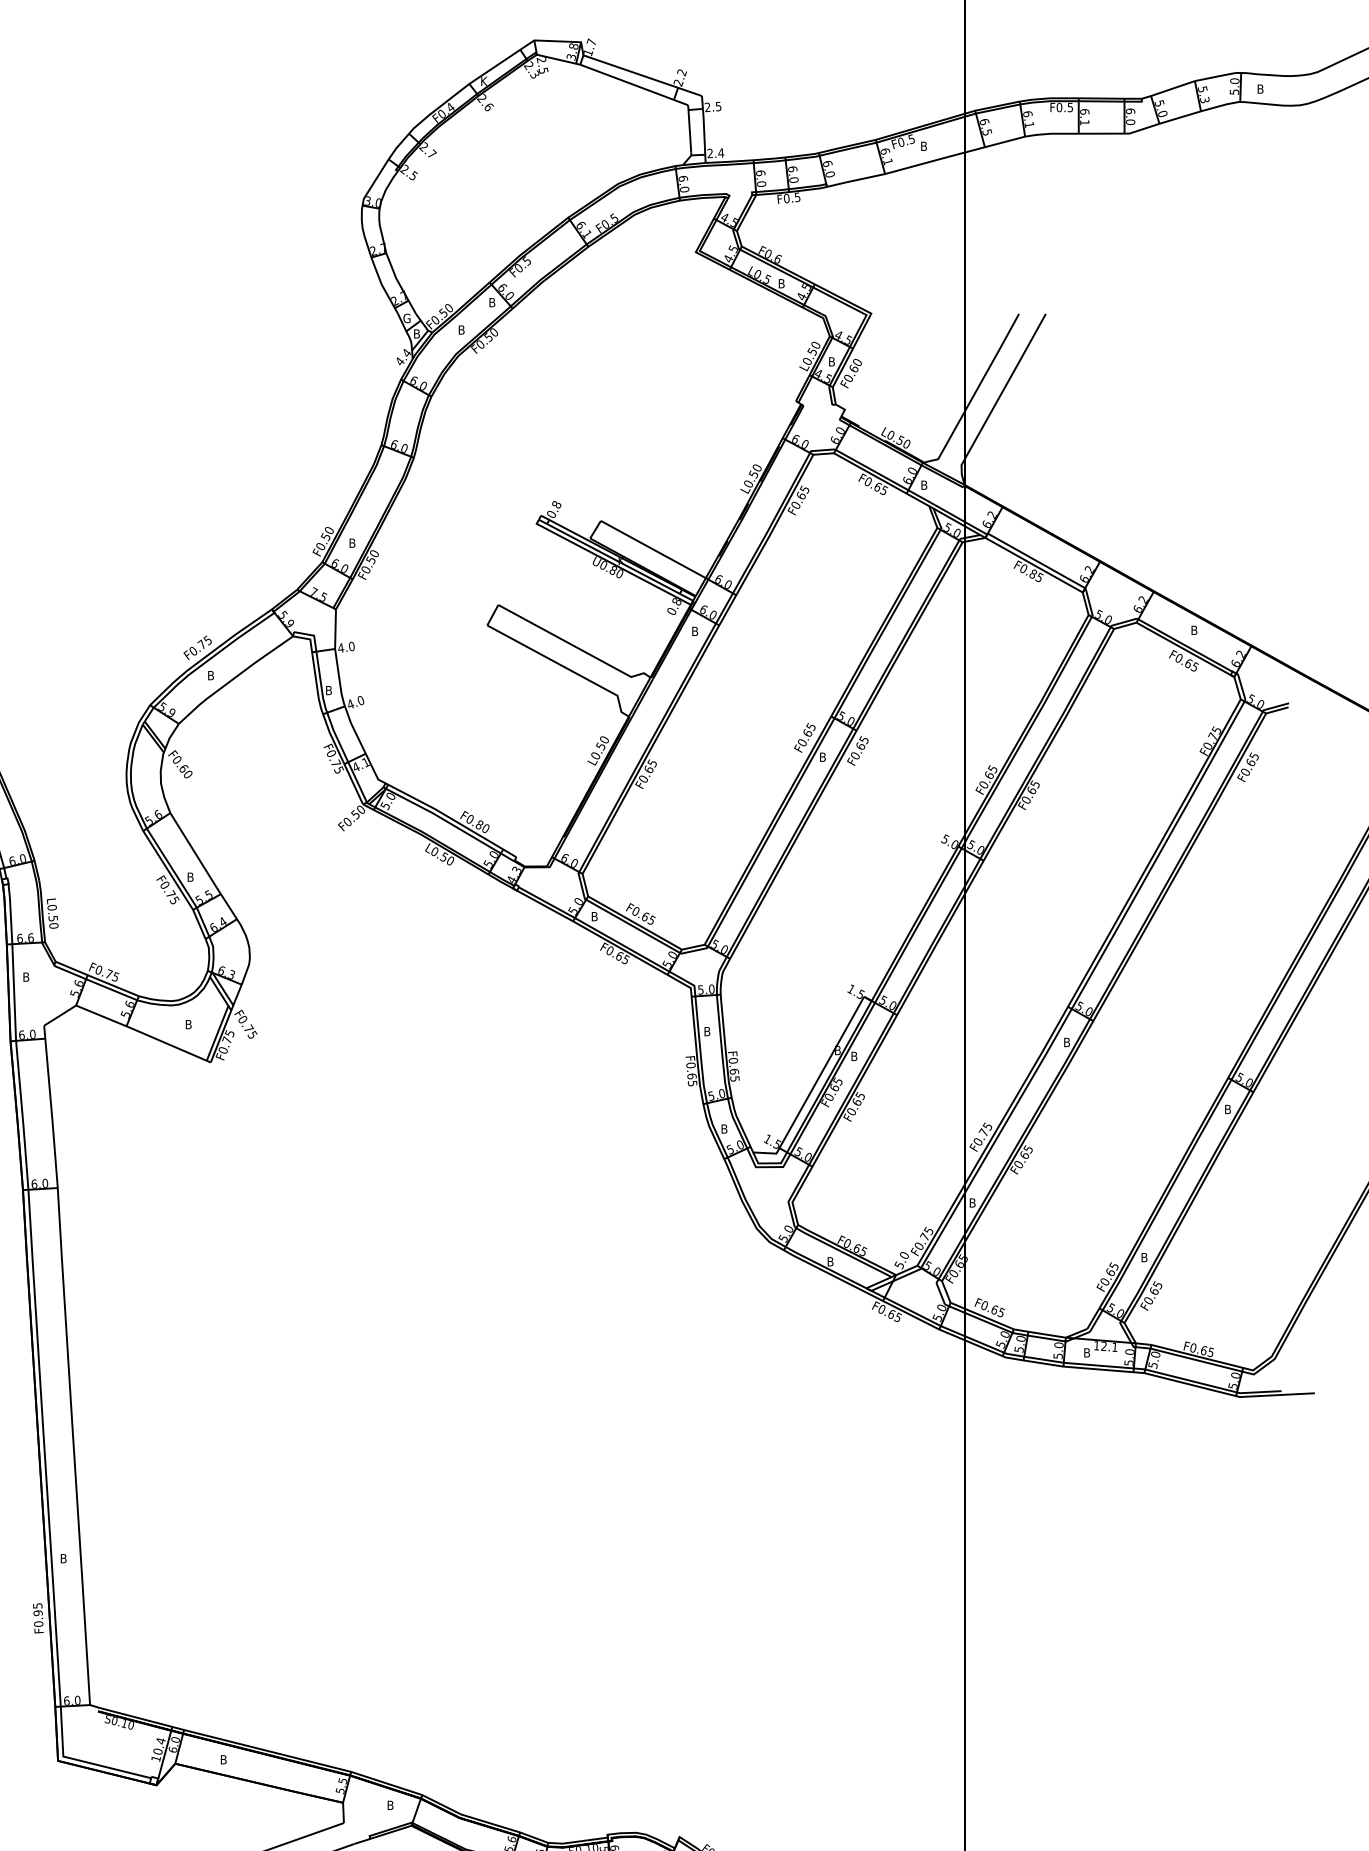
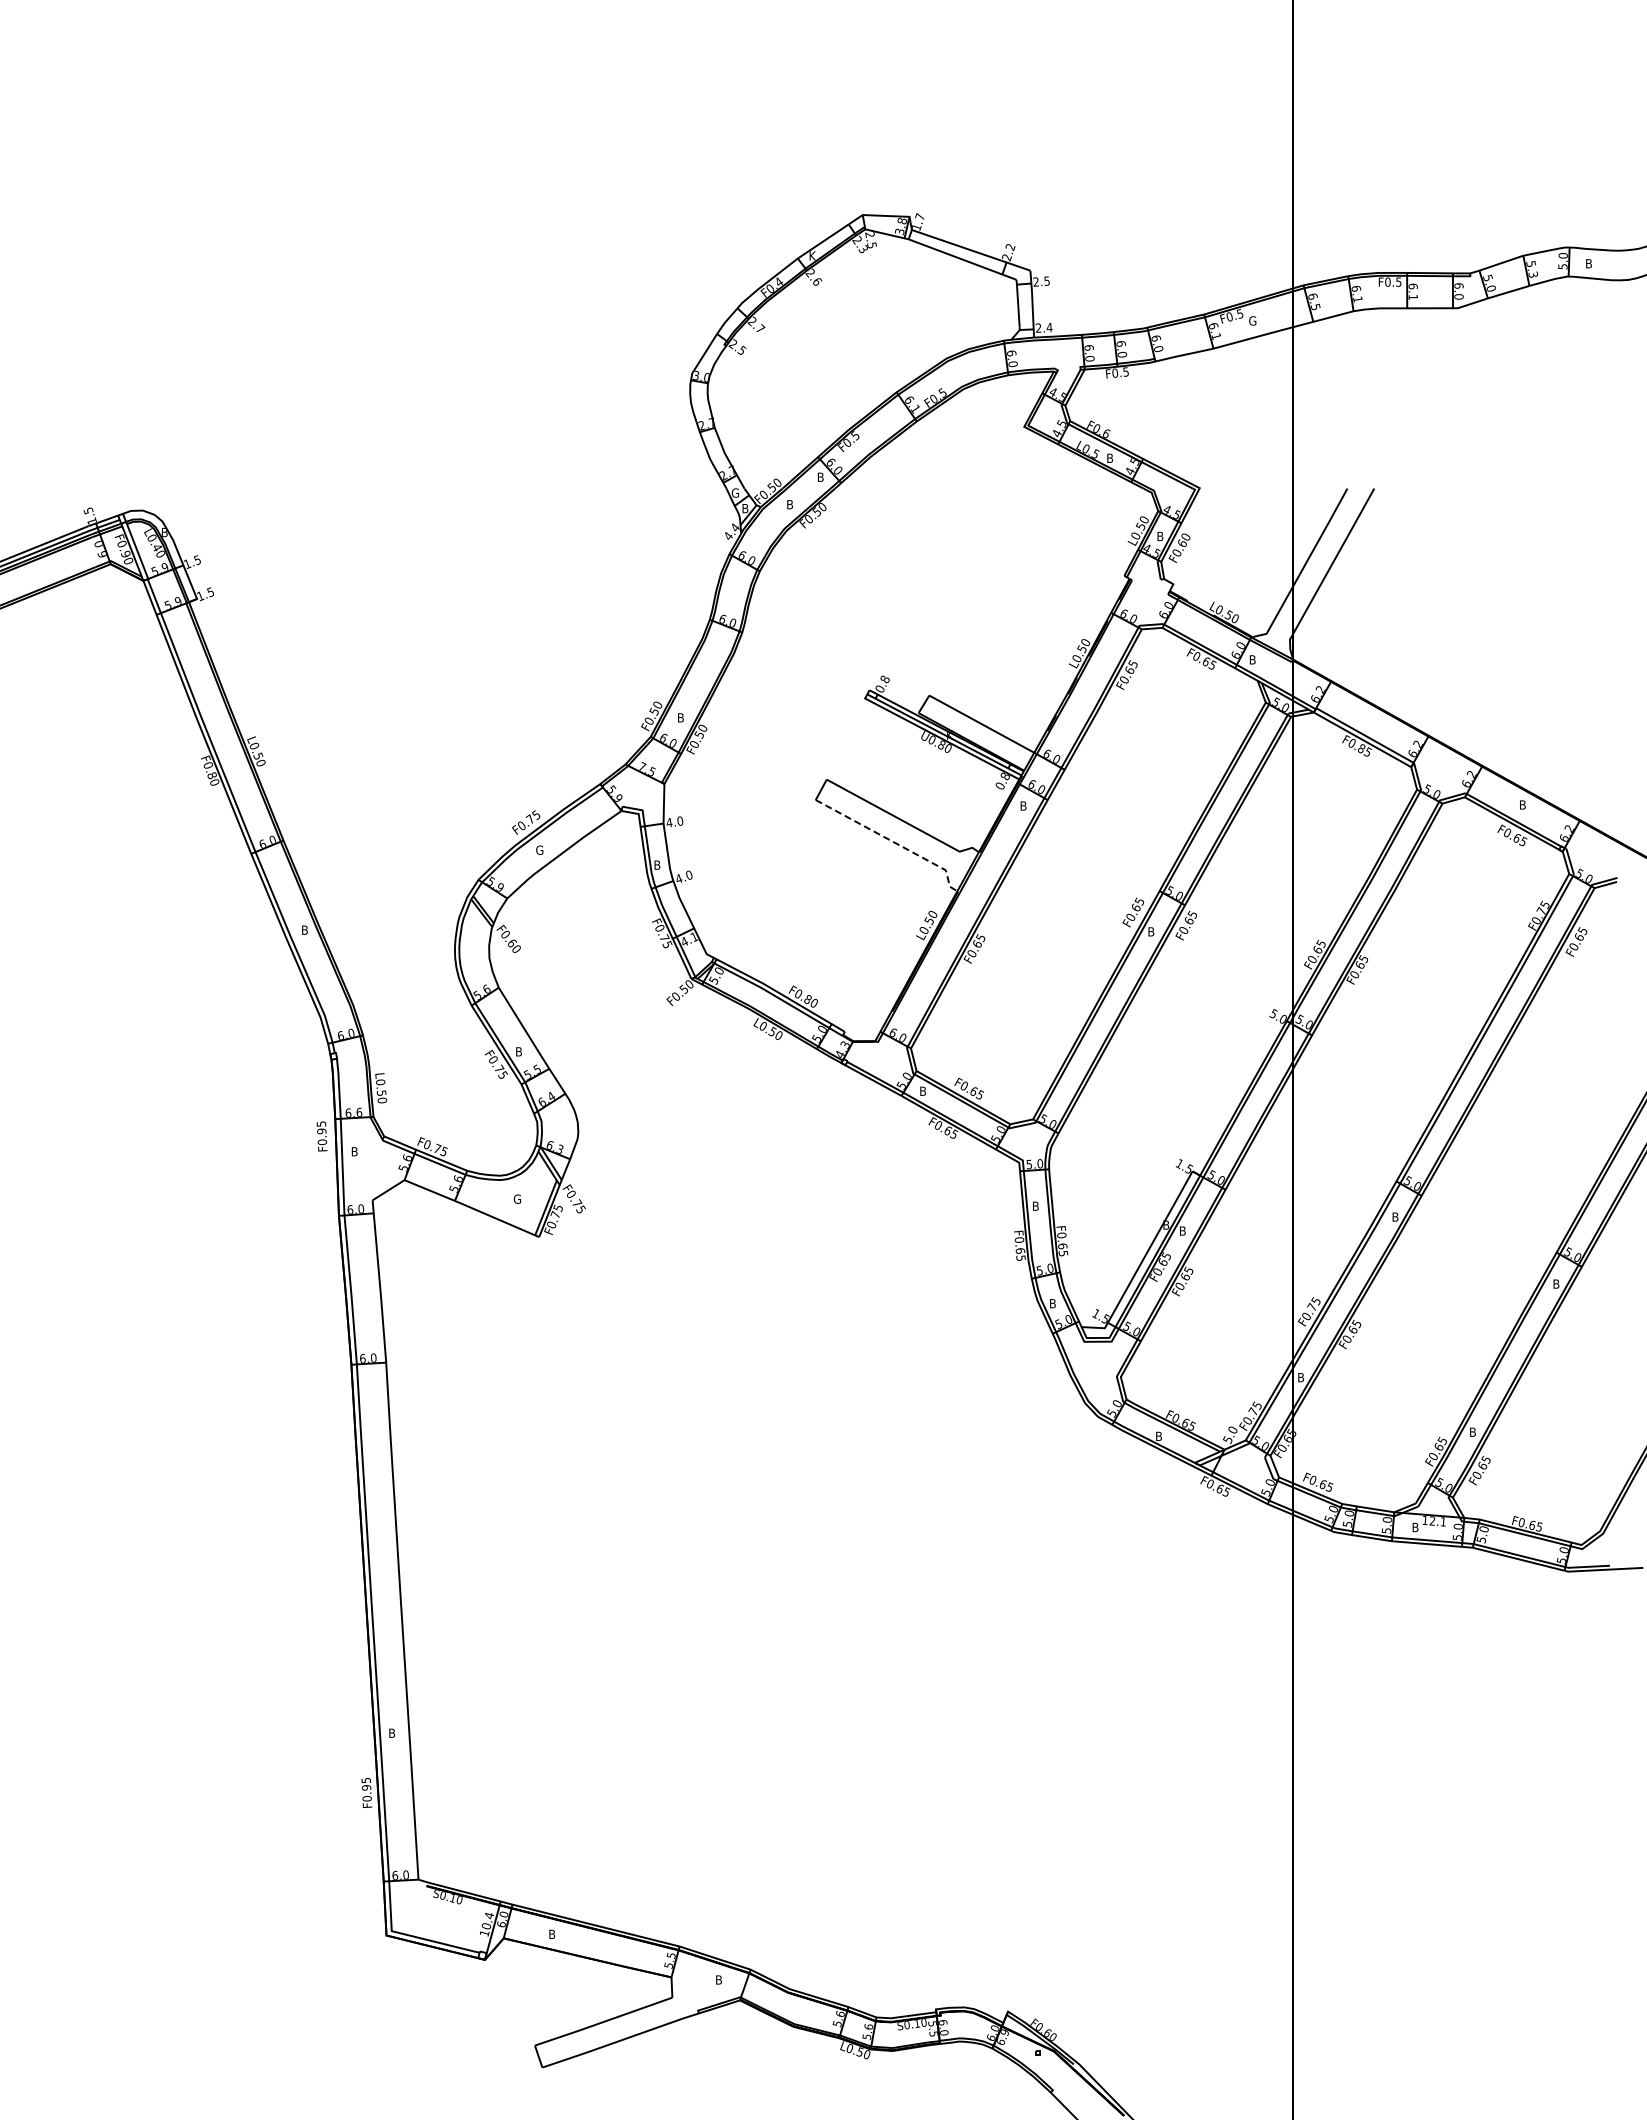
text: (924, 145) -> (1252, 320), B -> G
line: (565, 666) -> (893, 841), solid -> dashed
text: (211, 674) -> (539, 849), B -> G
text: (189, 1023) -> (517, 1198), B -> G

